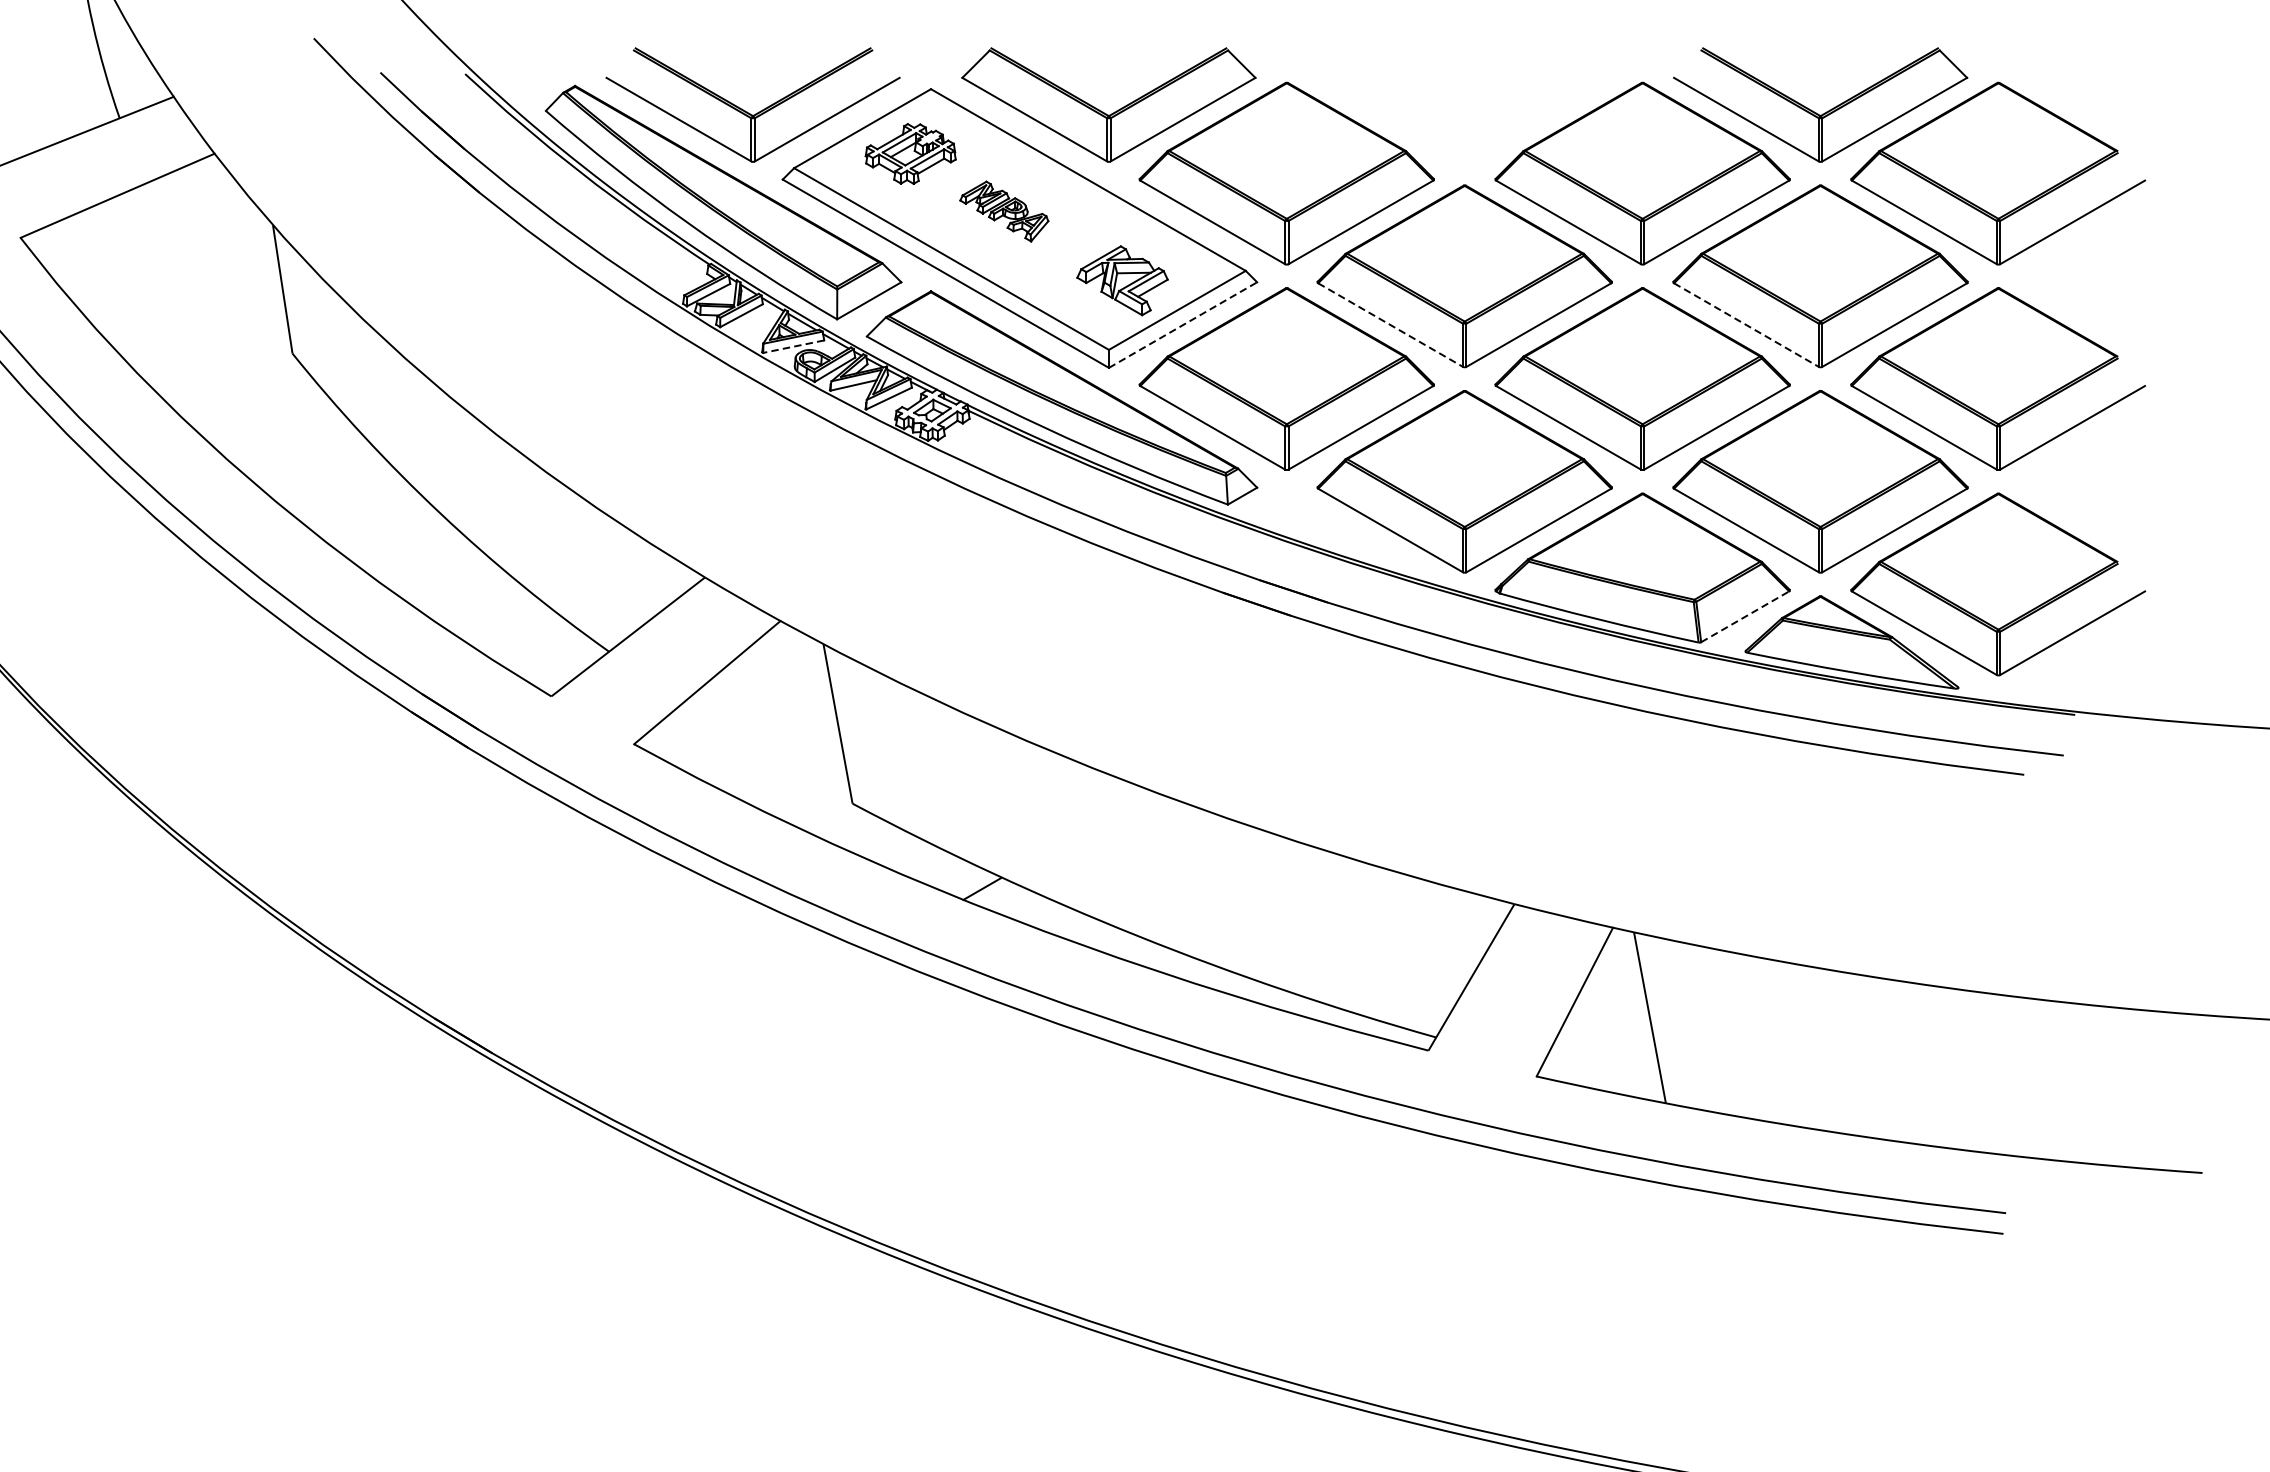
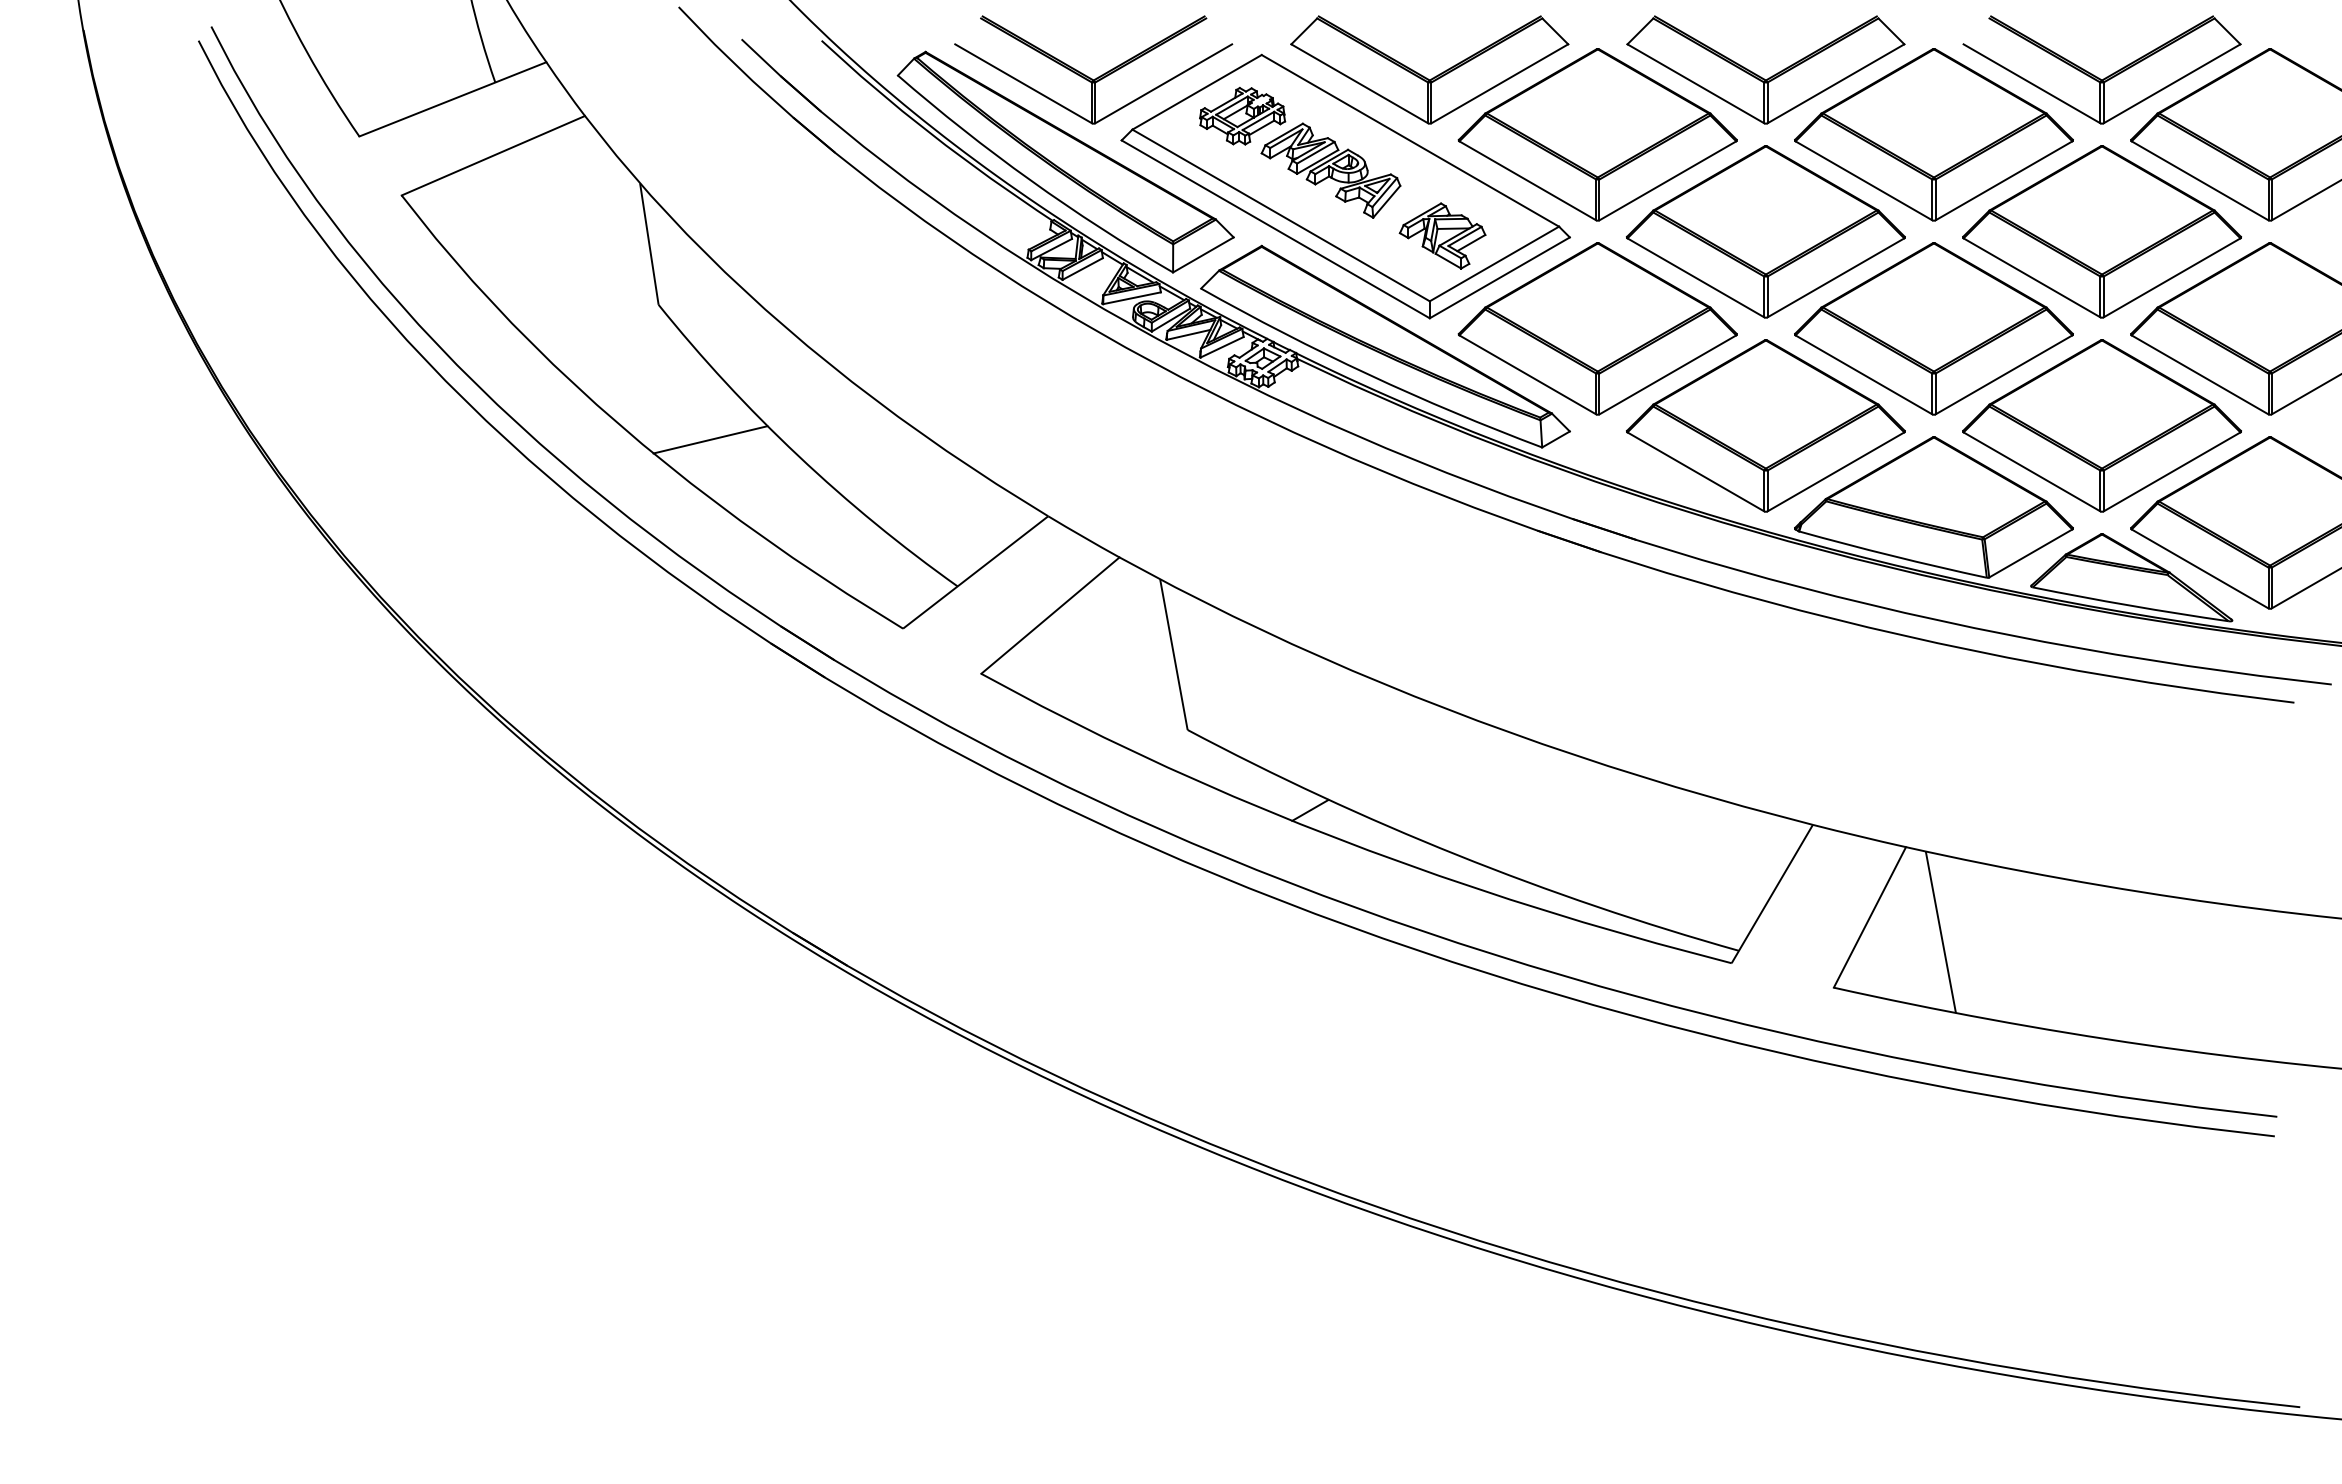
part: (1460, 111) -> (1761, 76), added
part: (1003, 211) -> (1330, 170), size x1.67
line: (1182, 324) -> (1499, 277), dashed -> solid
line: (1390, 324) -> (1695, 277), dashed -> solid
line: (1746, 324) -> (2032, 277), dashed -> solid
line: (793, 346) -> (1131, 298), dashed -> solid
line: (347, 496) -> (710, 439), added
line: (1745, 616) -> (2031, 553), dashed -> solid

